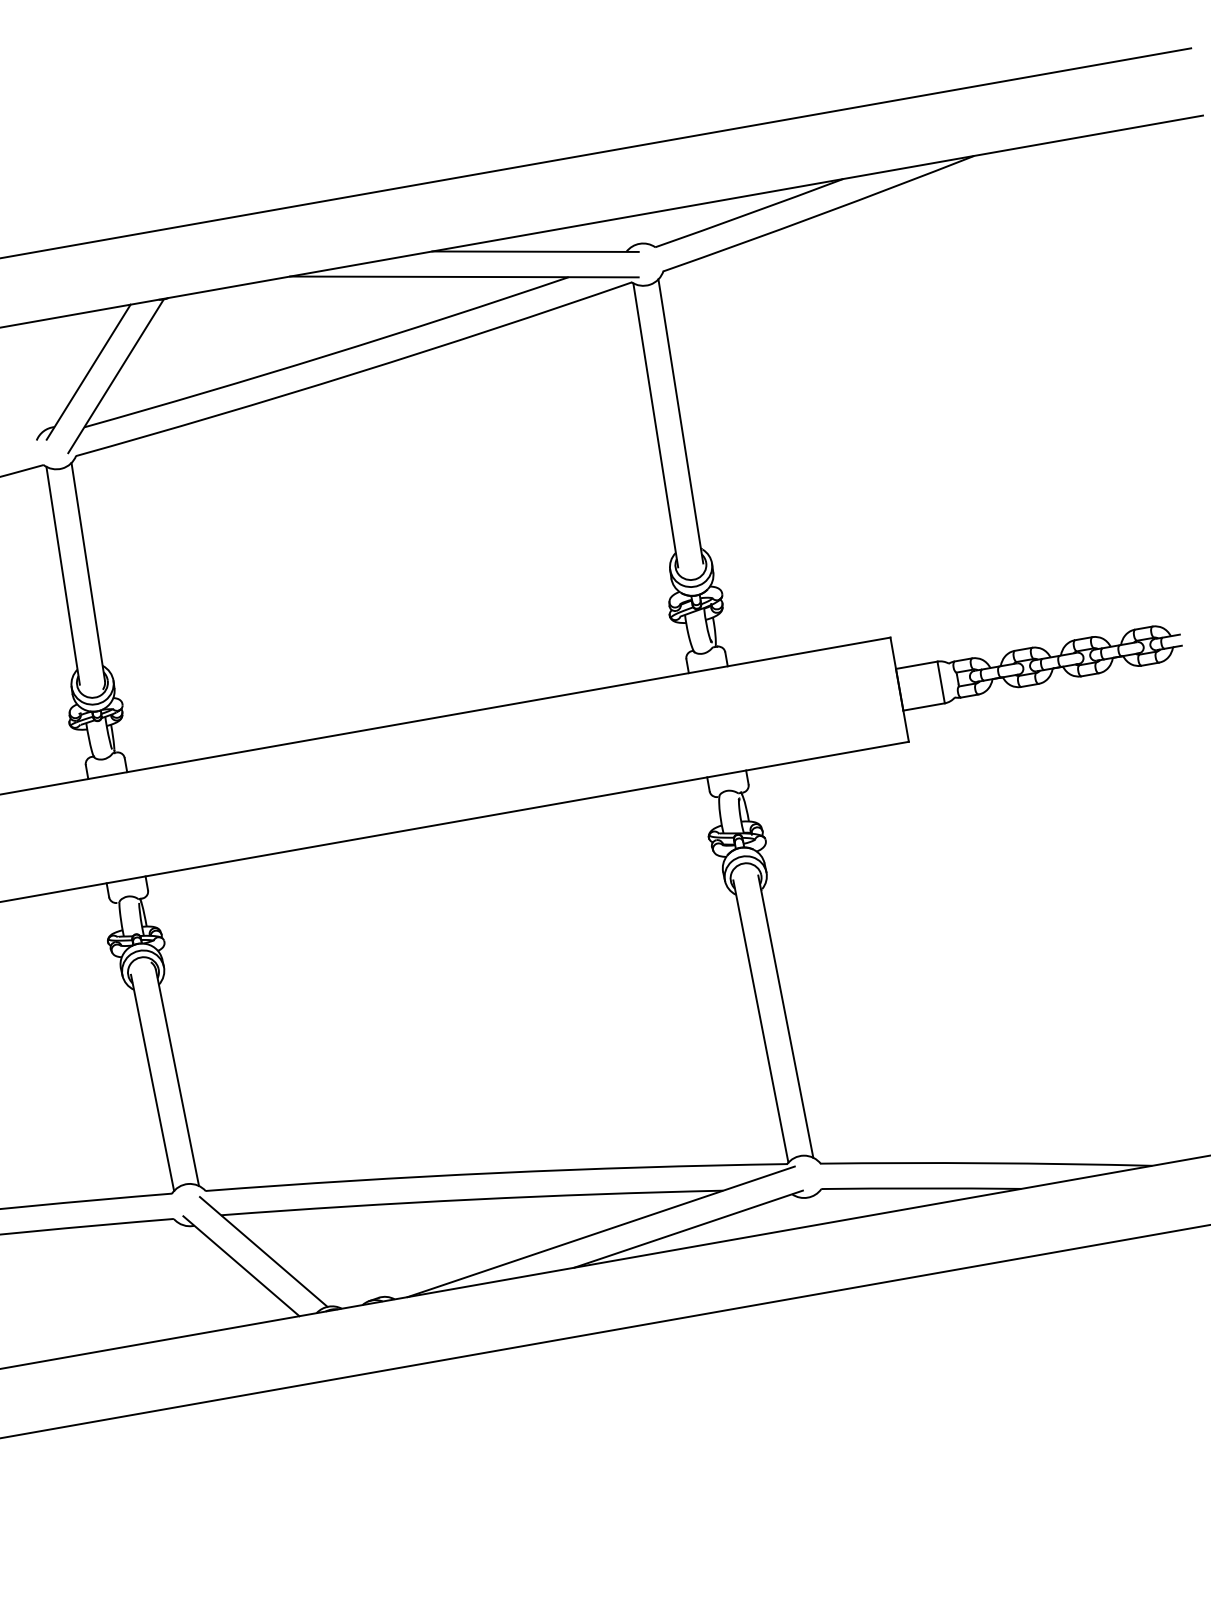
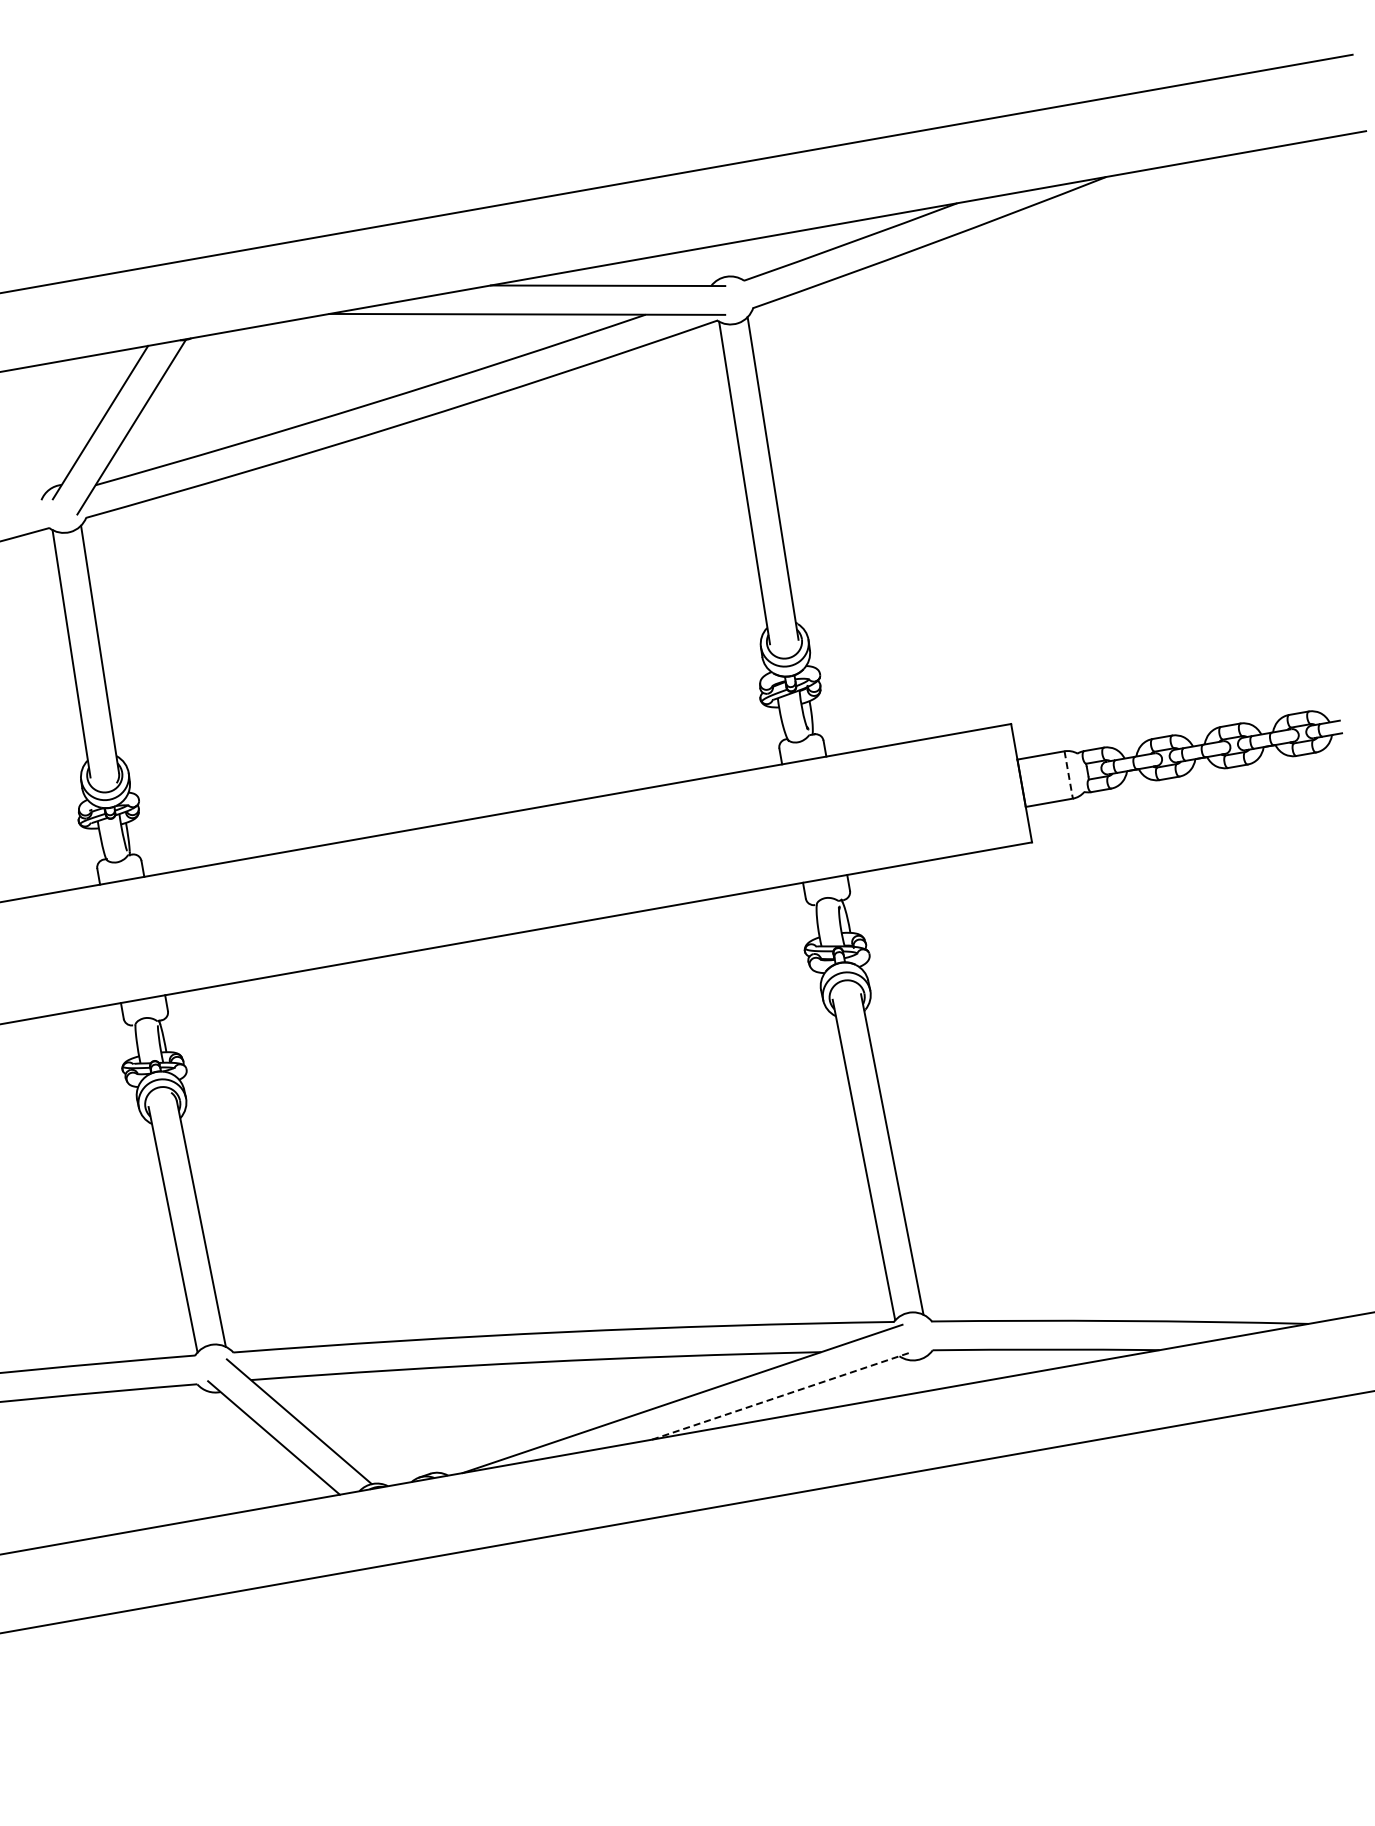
line: (940, 682) -> (1068, 775), solid -> dashed
line: (689, 1228) -> (782, 1395), solid -> dashed

